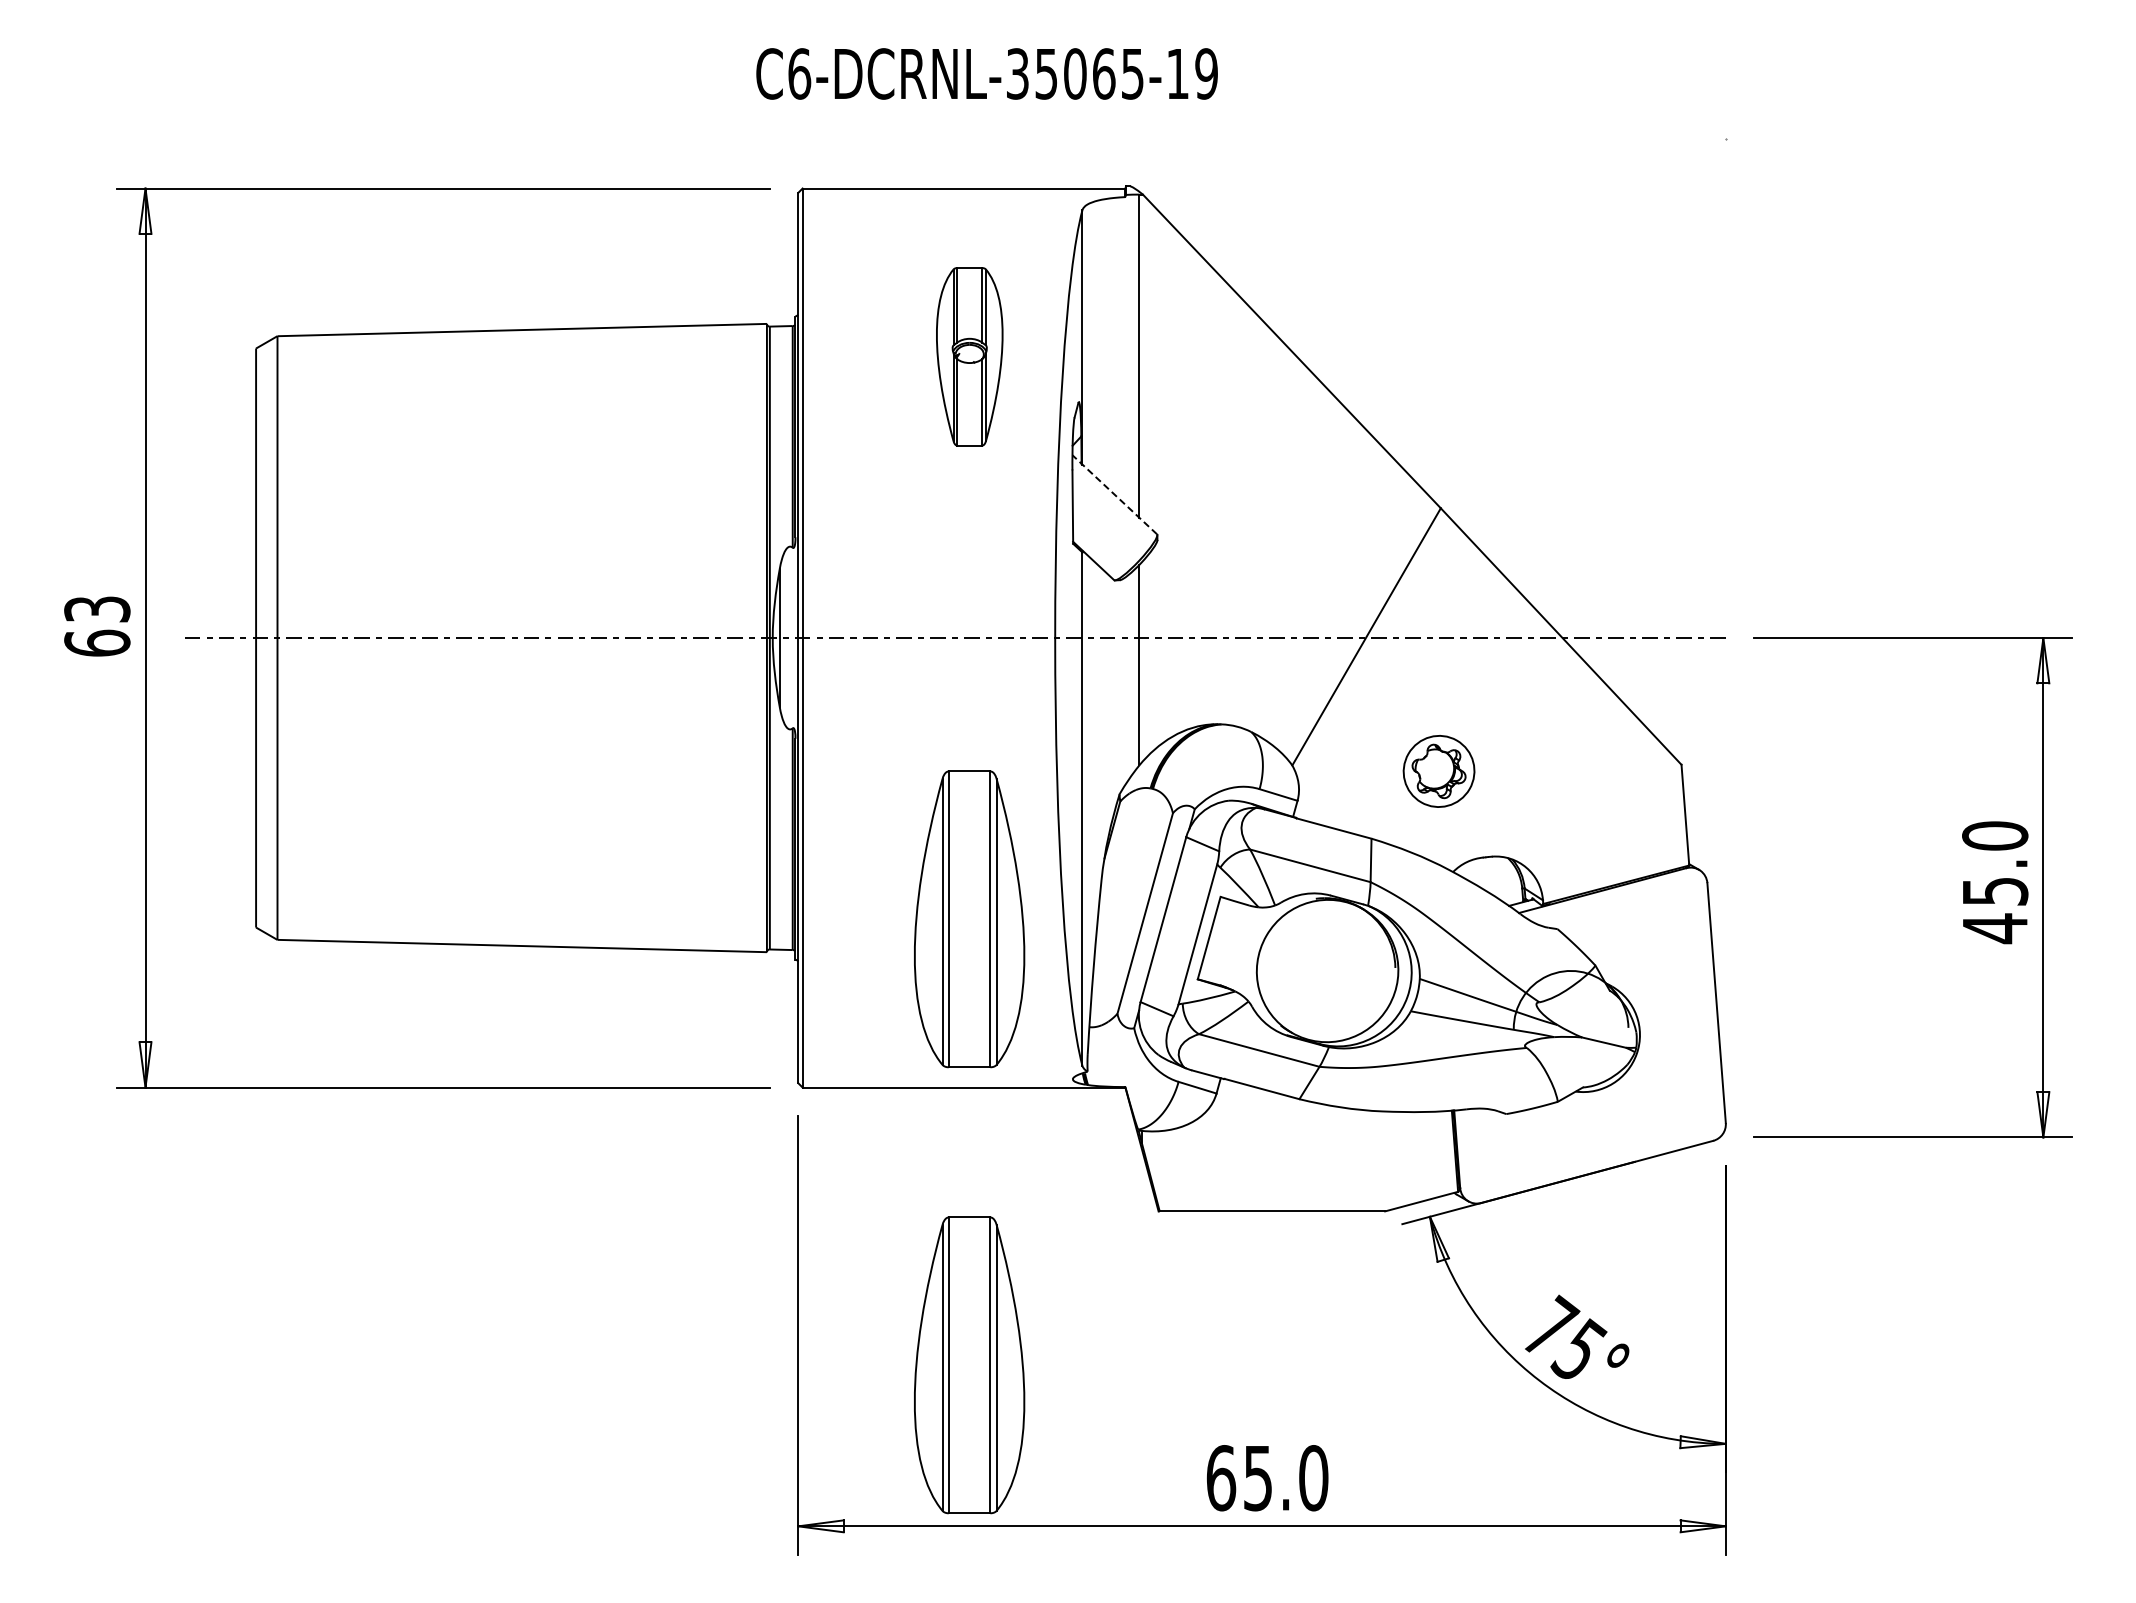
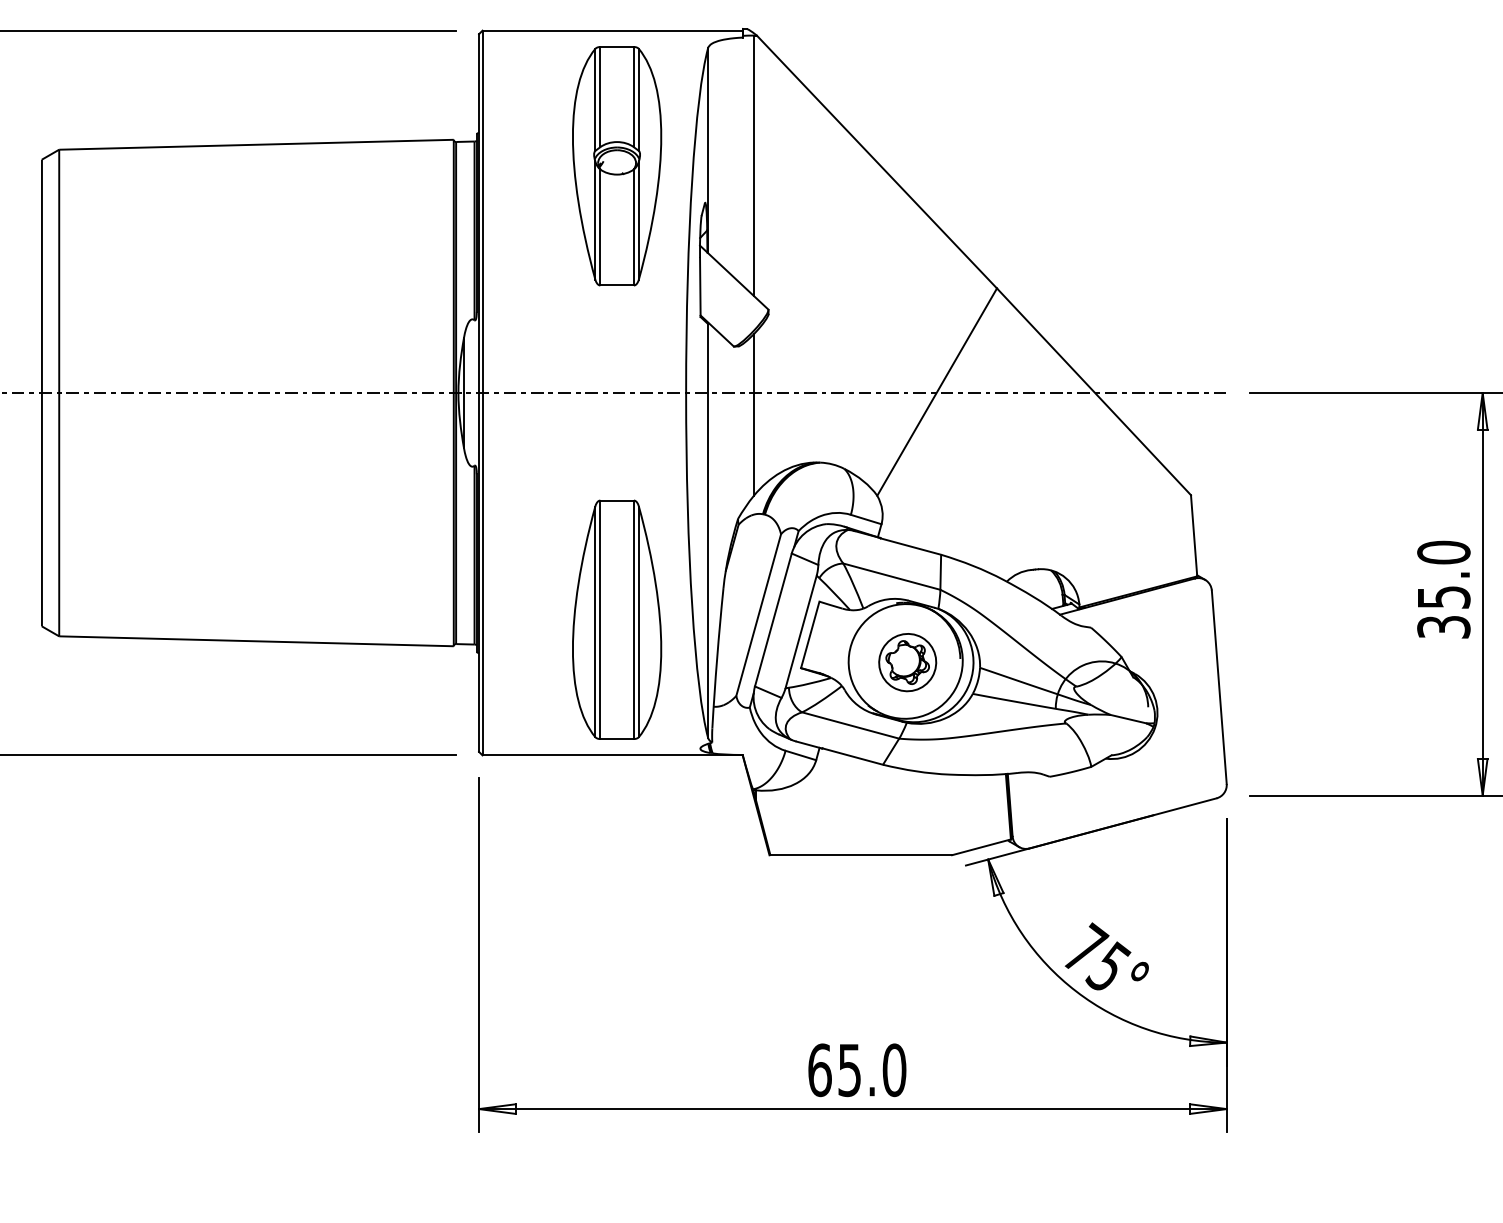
part: (969, 356) -> (617, 166), size x1.67
line: (1114, 494) -> (733, 277), dashed -> solid
part: (1438, 771) -> (907, 662), moved
text: (1995, 928) -> (1444, 627), 45.0 -> 35.0
part: (969, 1365) -> (617, 979), removed

